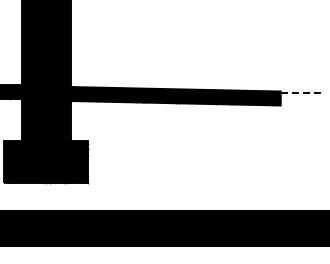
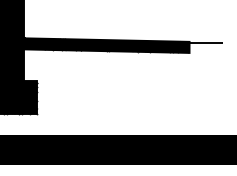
line: (301, 93) -> (205, 43), dashed -> solid

